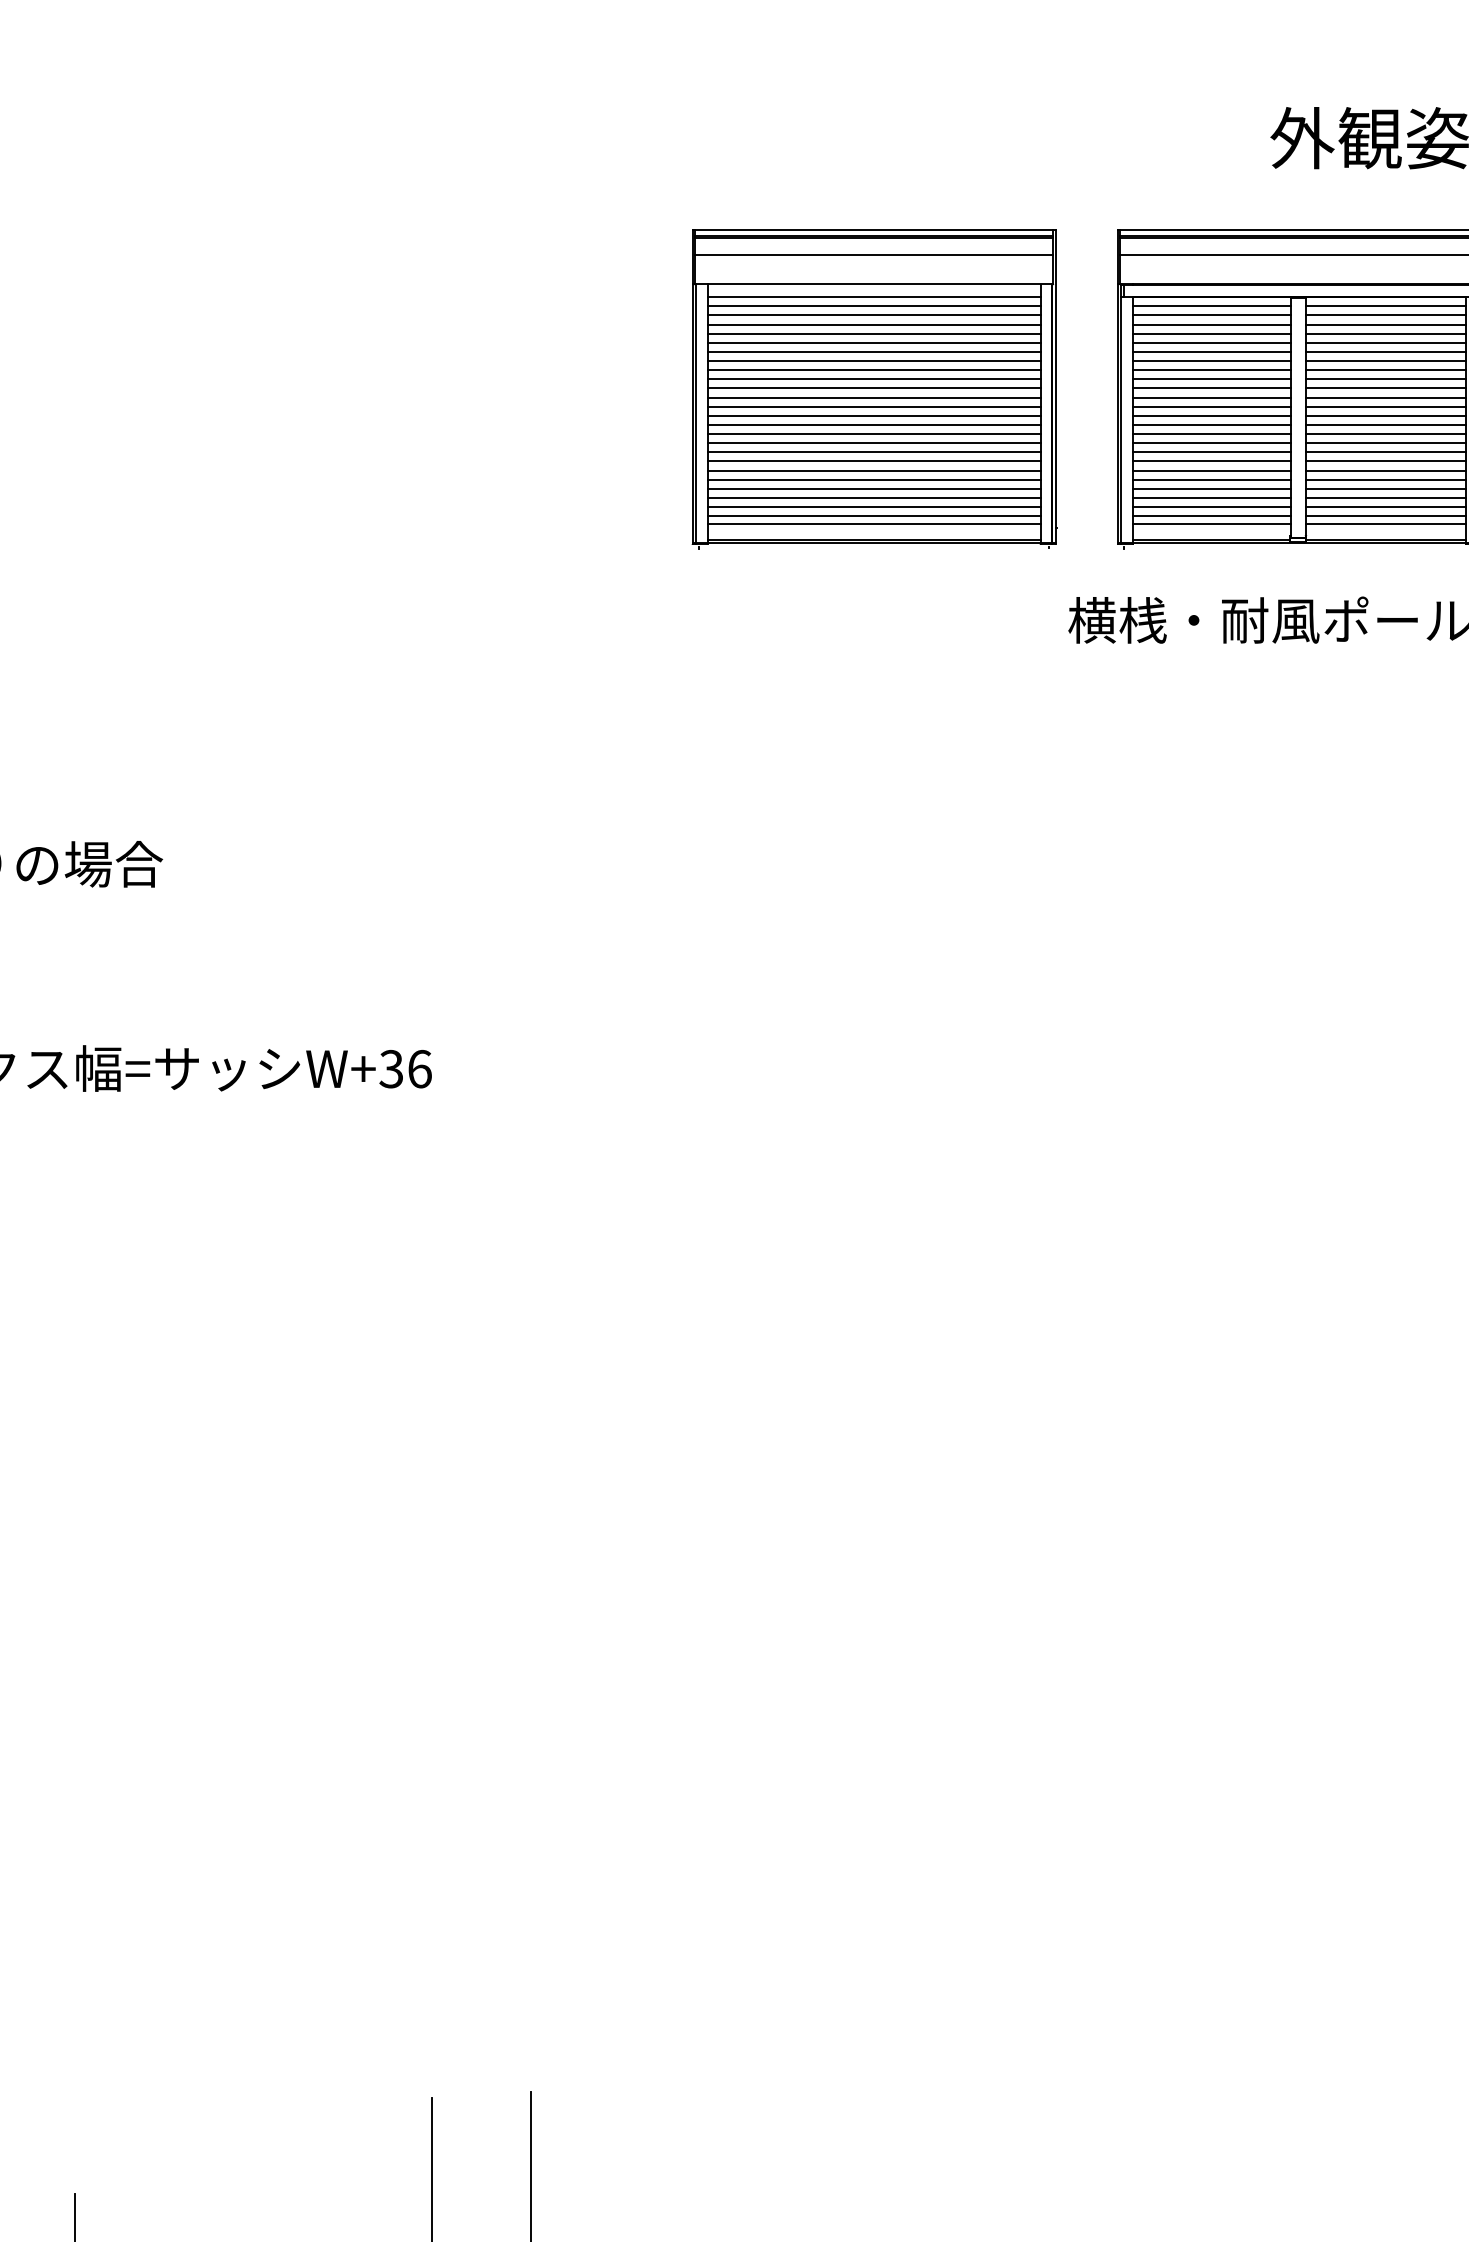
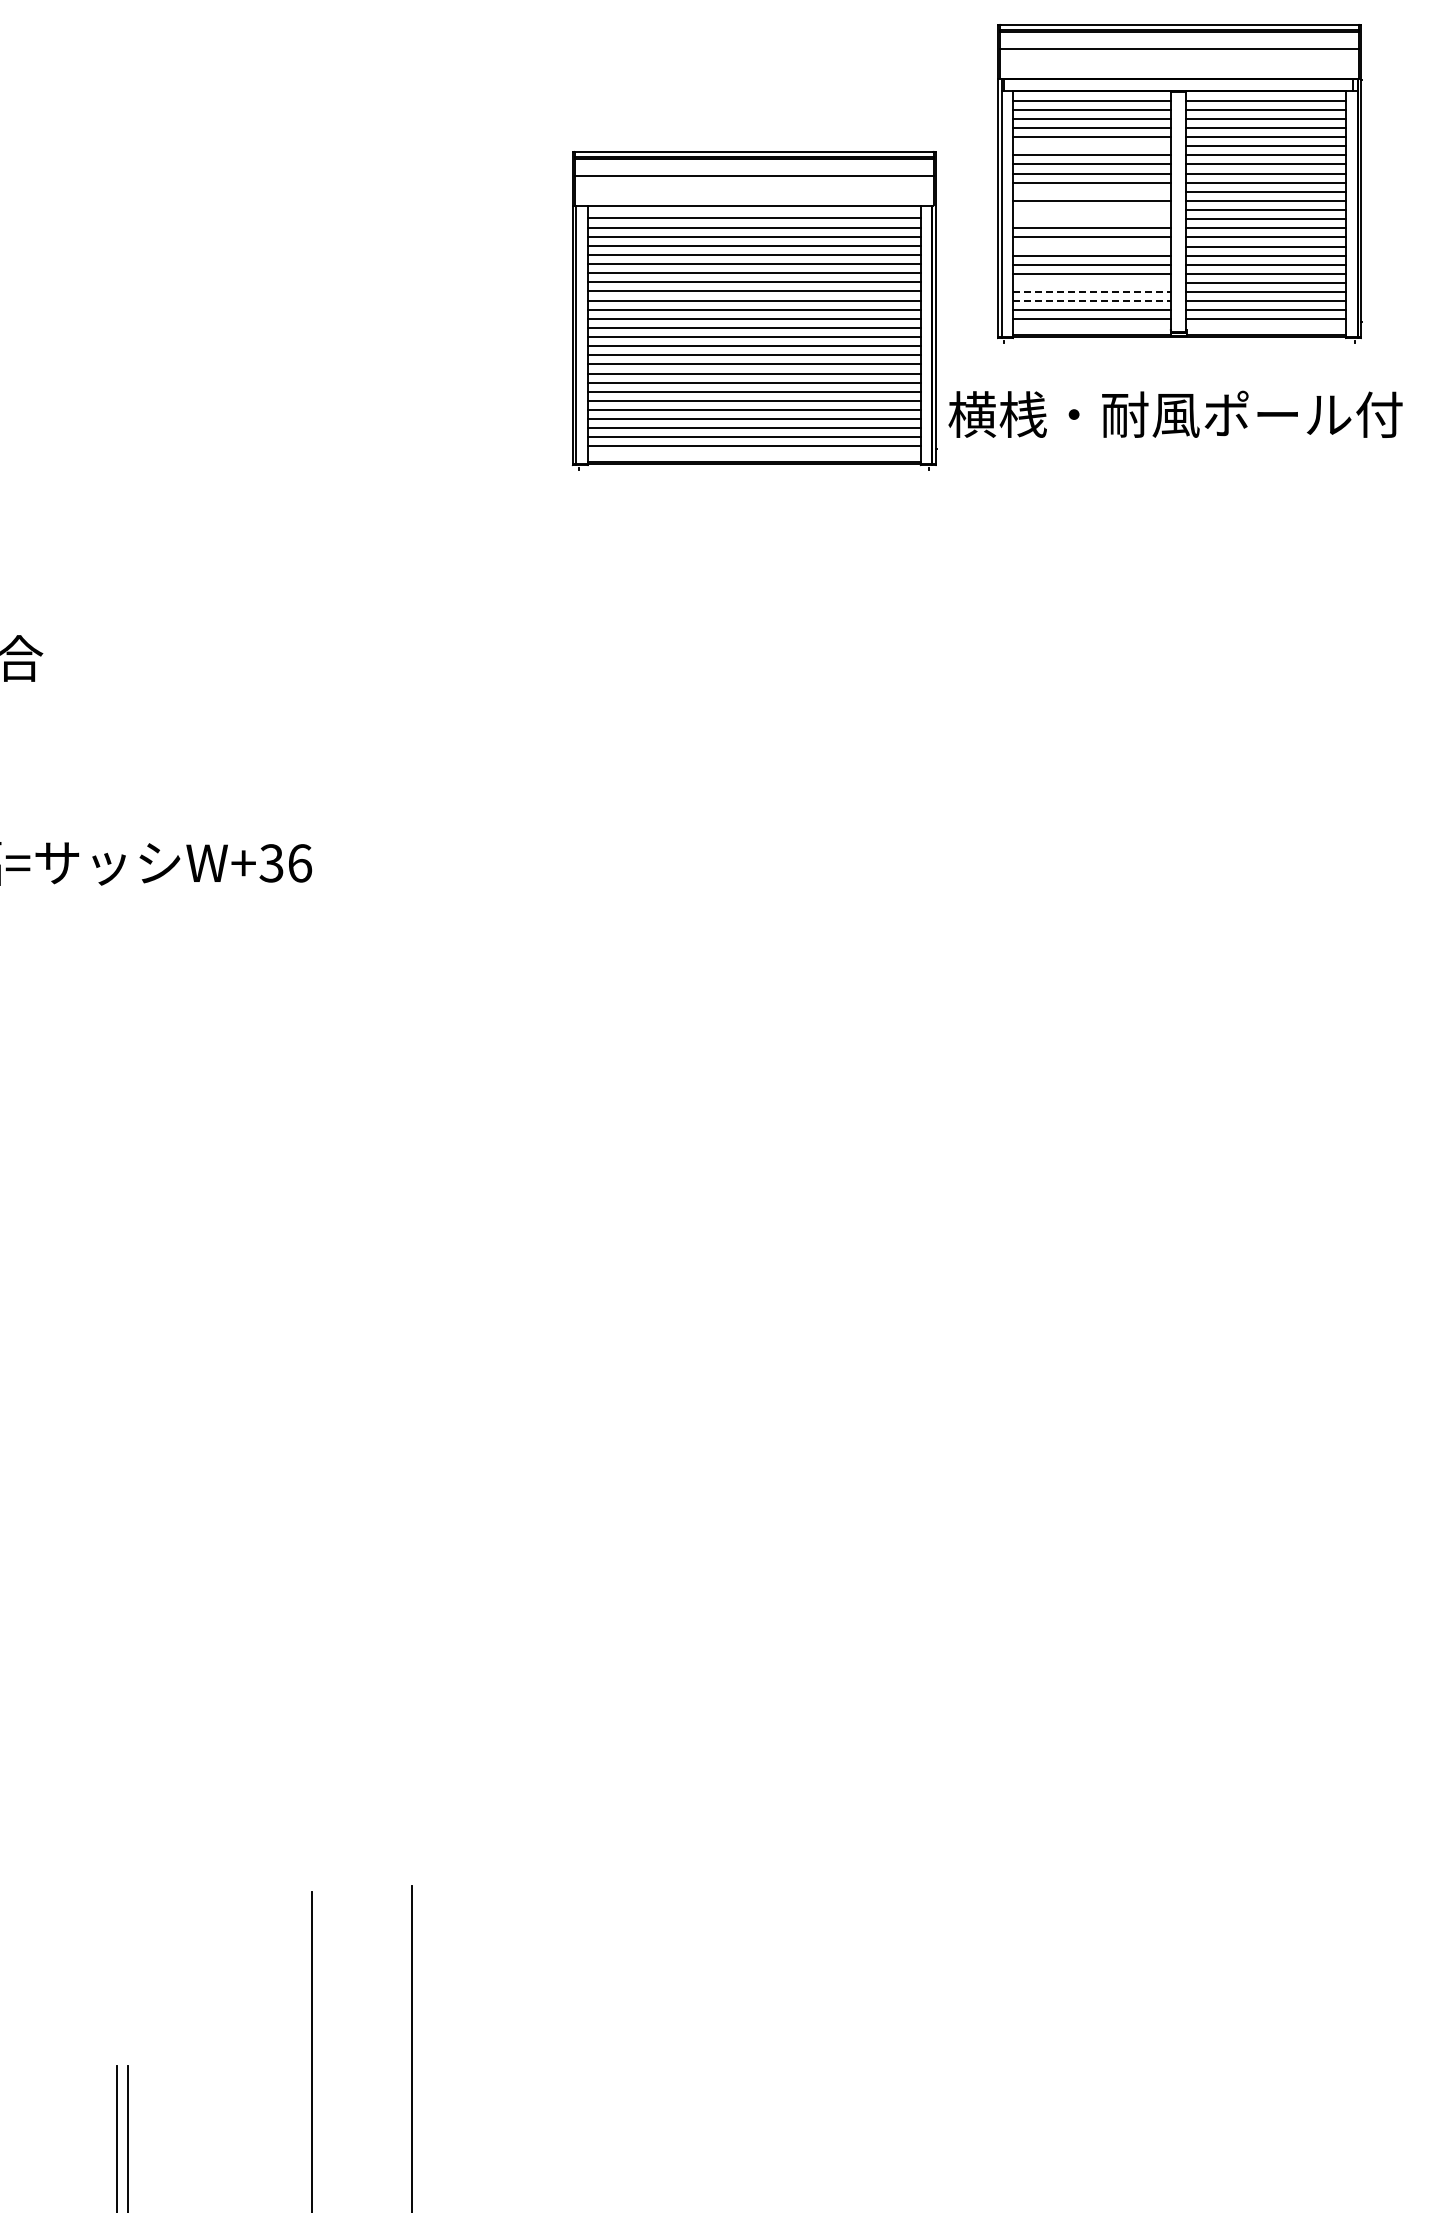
line: (1211, 351) -> (1091, 145), removed
part: (874, 389) -> (754, 310), moved
line: (1211, 397) -> (1091, 191), removed
line: (1211, 415) -> (1091, 209), removed
line: (1211, 424) -> (1091, 218), removed
line: (1211, 452) -> (1091, 246), removed
line: (1211, 488) -> (1091, 282), removed
line: (1212, 497) -> (1092, 291), solid -> dashed
line: (1212, 507) -> (1092, 301), solid -> dashed

